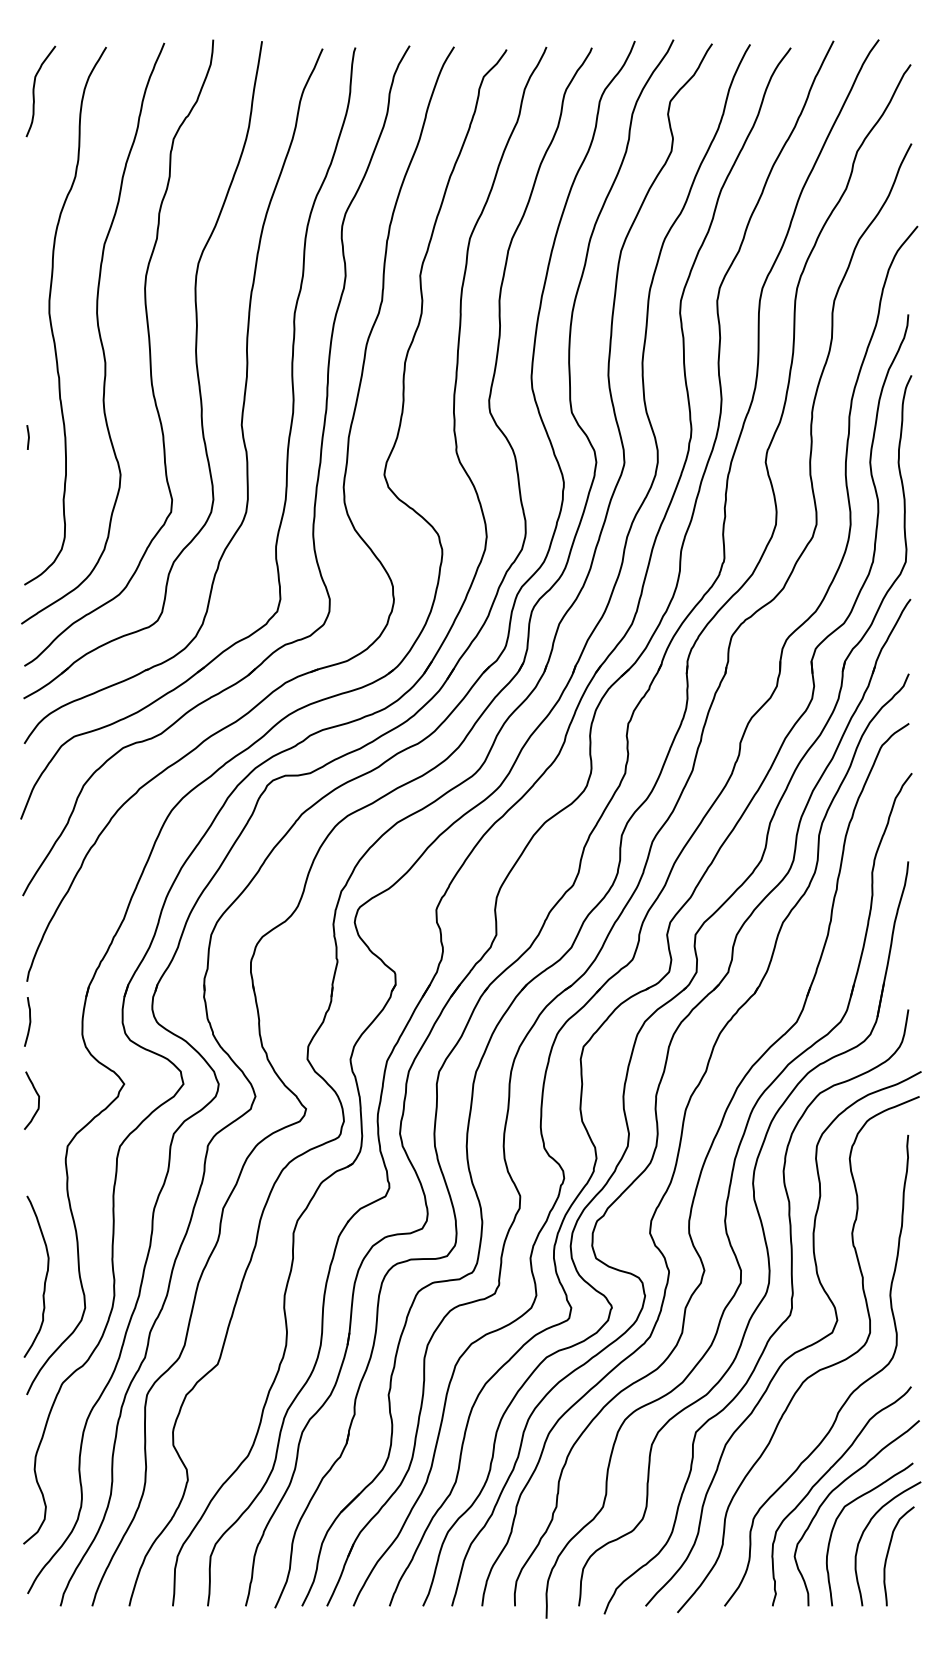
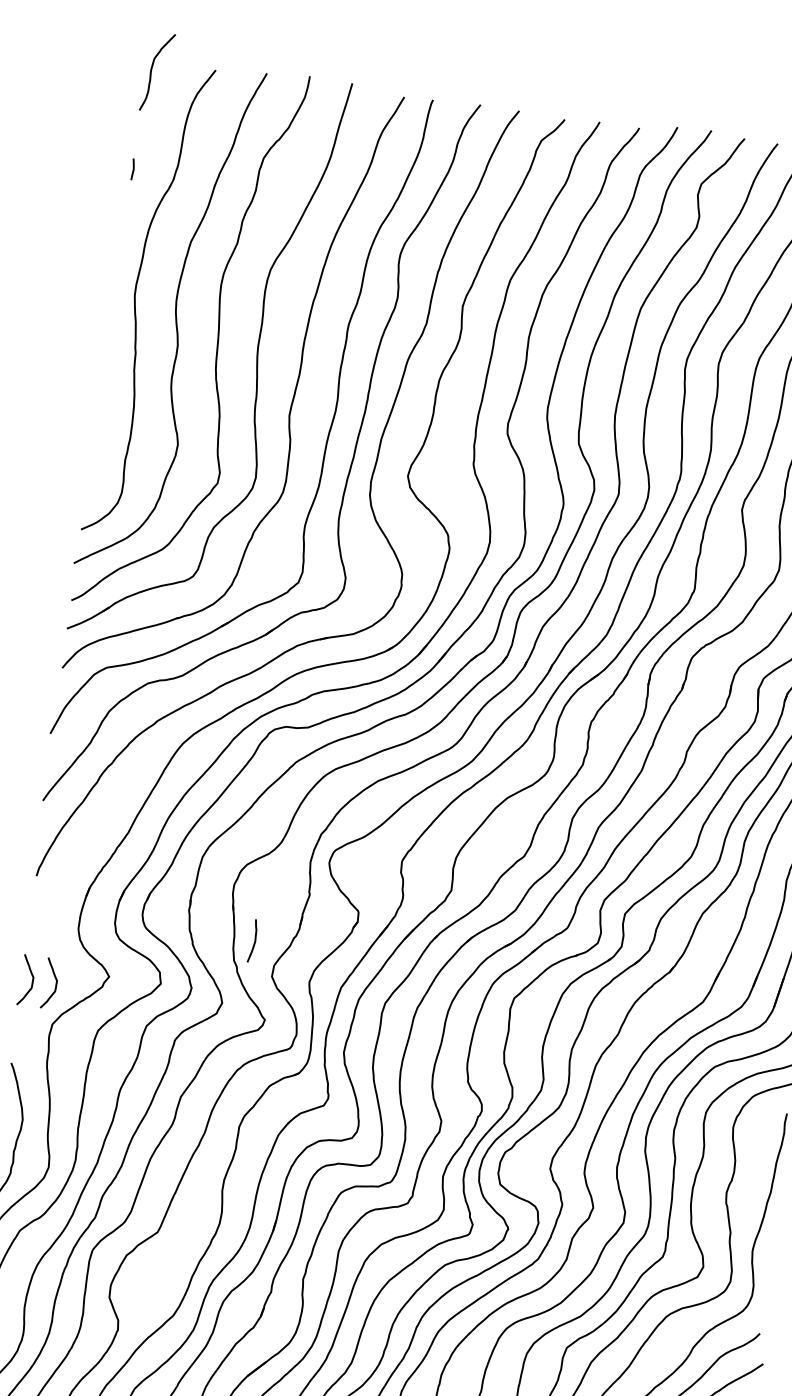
curve: (34, 91) -> (151, 71), moved
line: (28, 437) -> (133, 169), moved
curve: (29, 1021) -> (254, 940), moved
curve: (65, 1100) -> (56, 984), added

